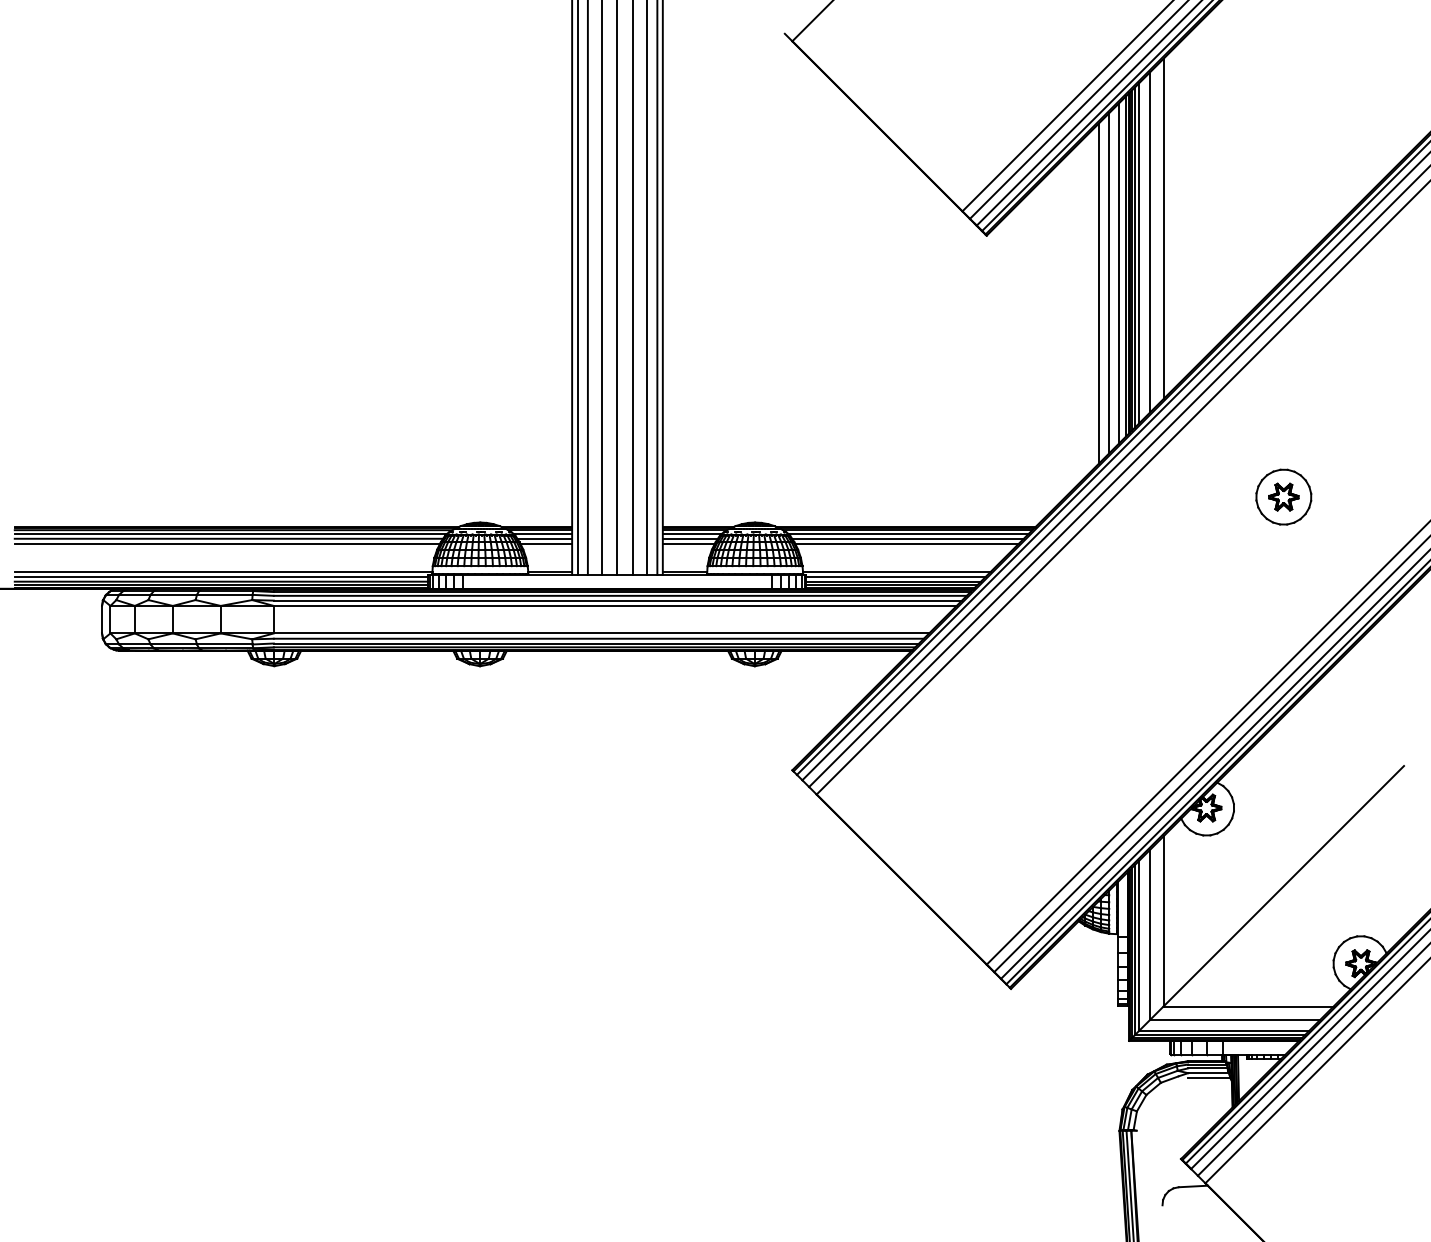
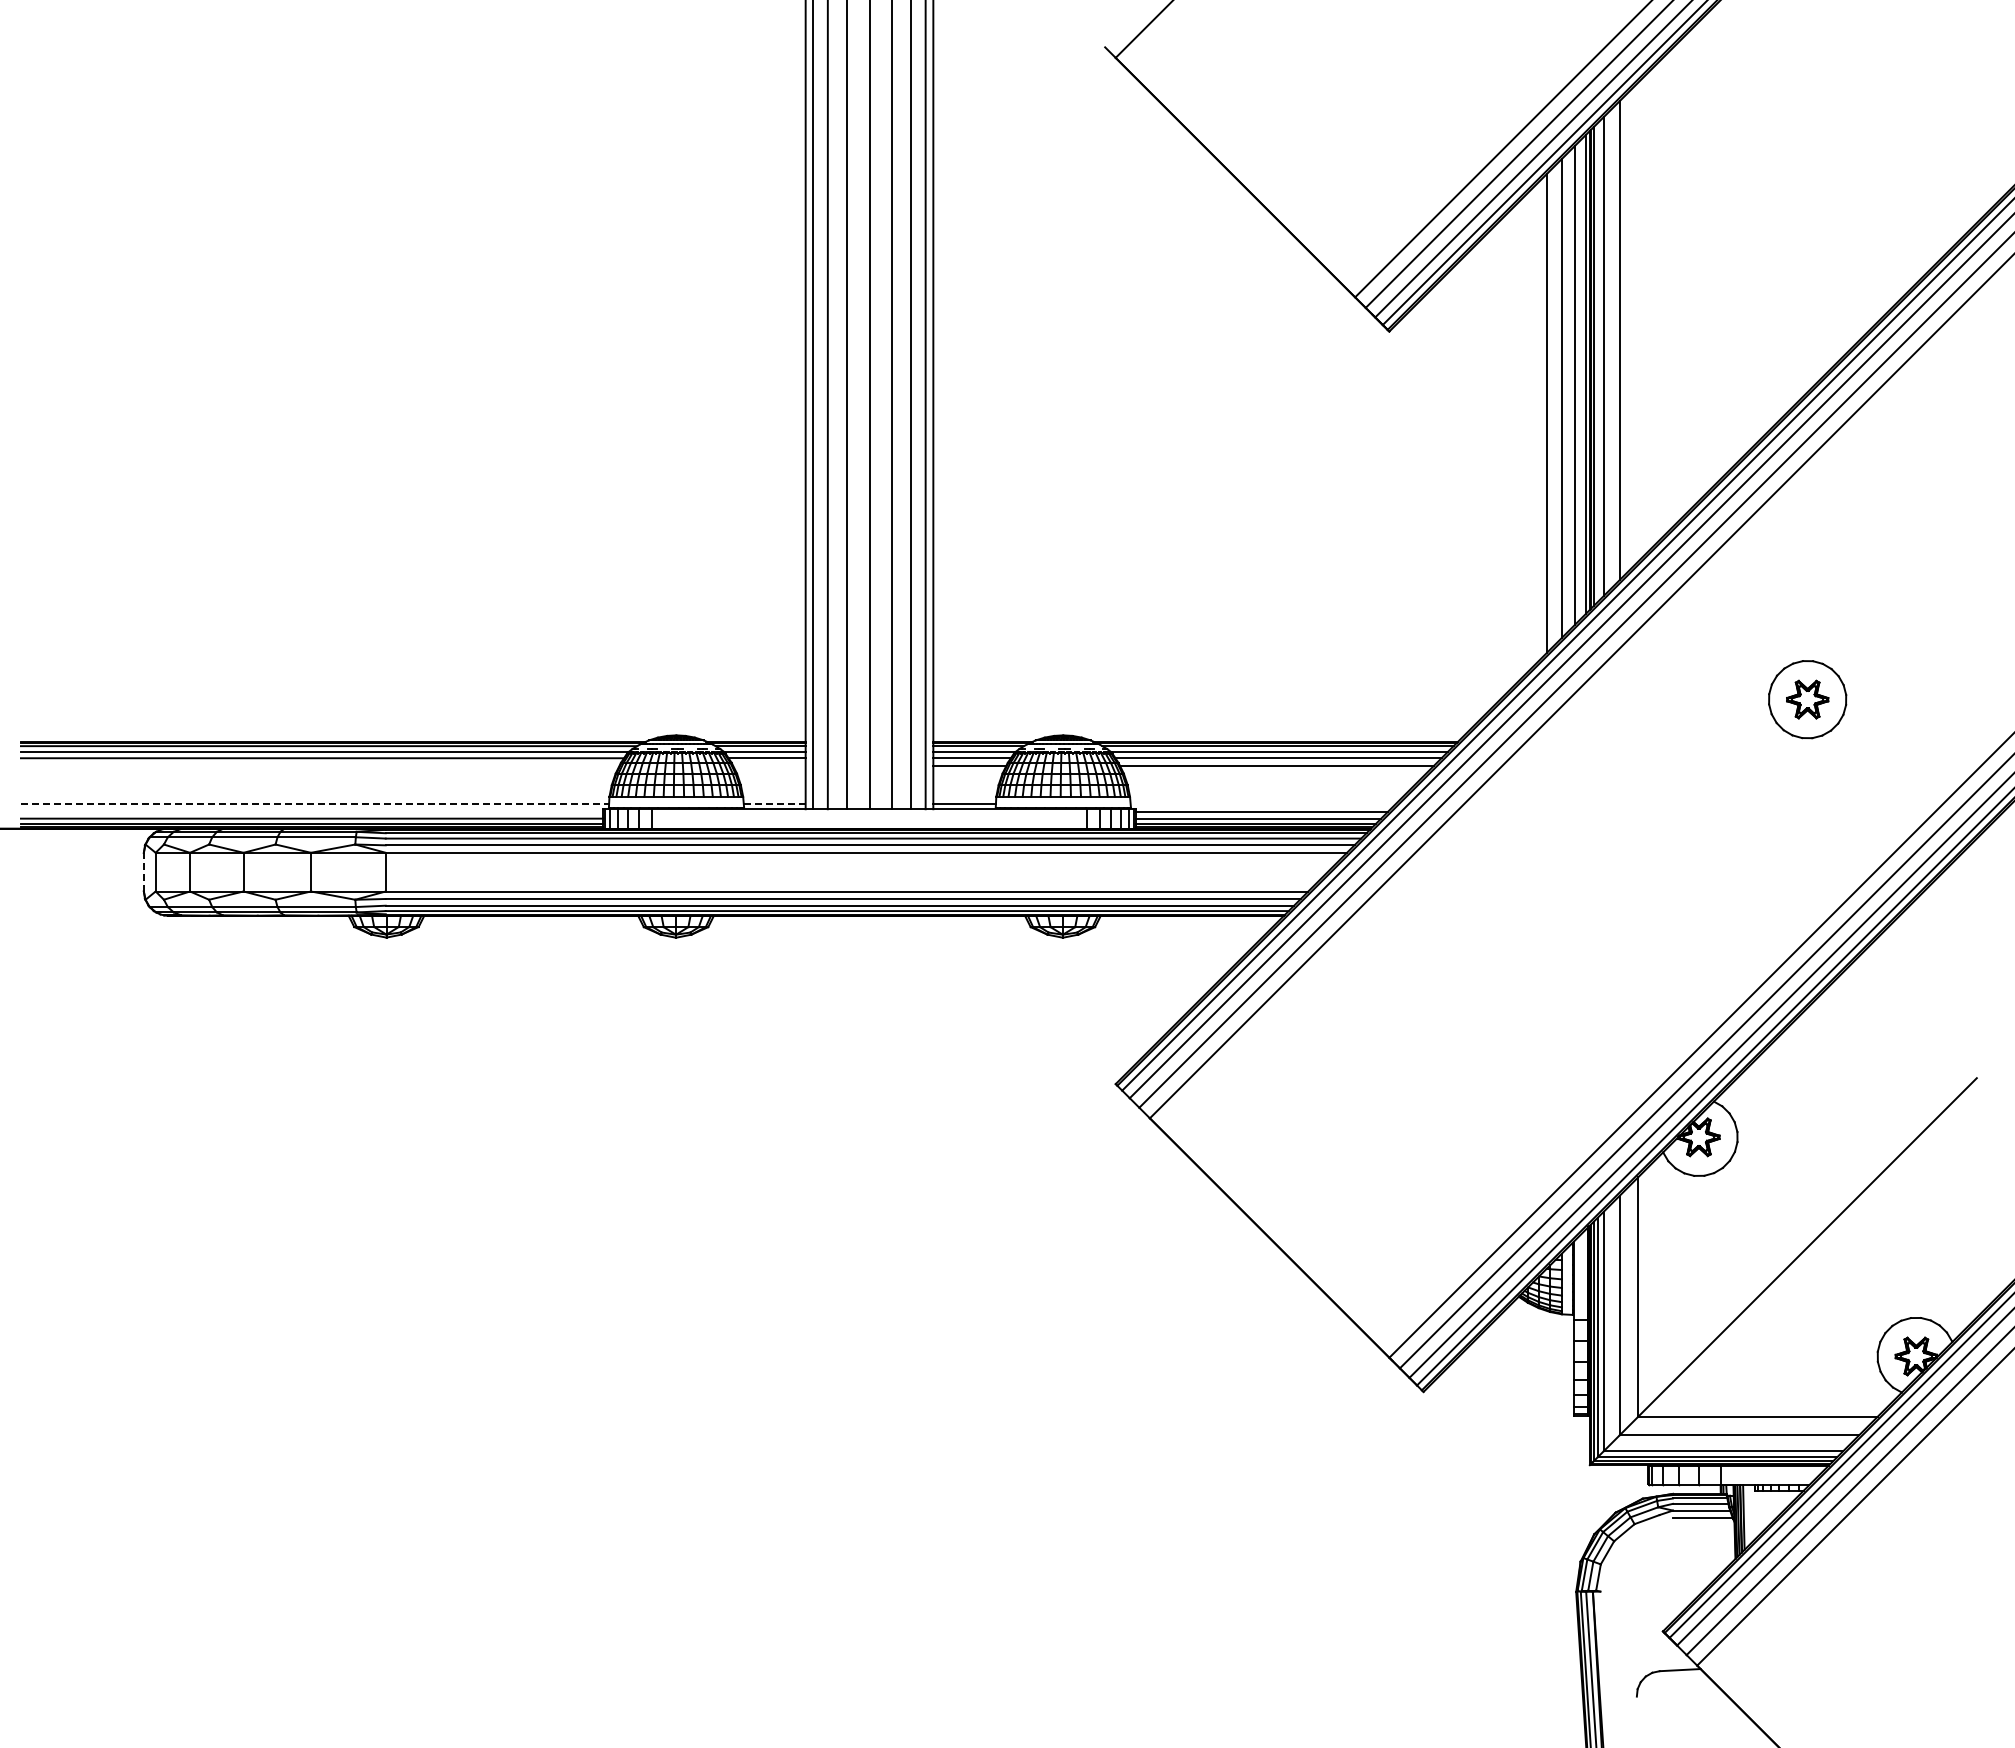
line: (1163, 228) -> (1638, 321), removed
line: (1134, 256) -> (1597, 361), removed
line: (226, 543) -> (319, 765), removed
line: (546, 543) -> (769, 765), removed
line: (223, 571) -> (315, 804), solid -> dashed
line: (550, 571) -> (774, 804), solid -> dashed
line: (896, 571) -> (1262, 804), removed
line: (221, 576) -> (311, 811), removed
line: (101, 619) -> (143, 871), solid -> dashed

